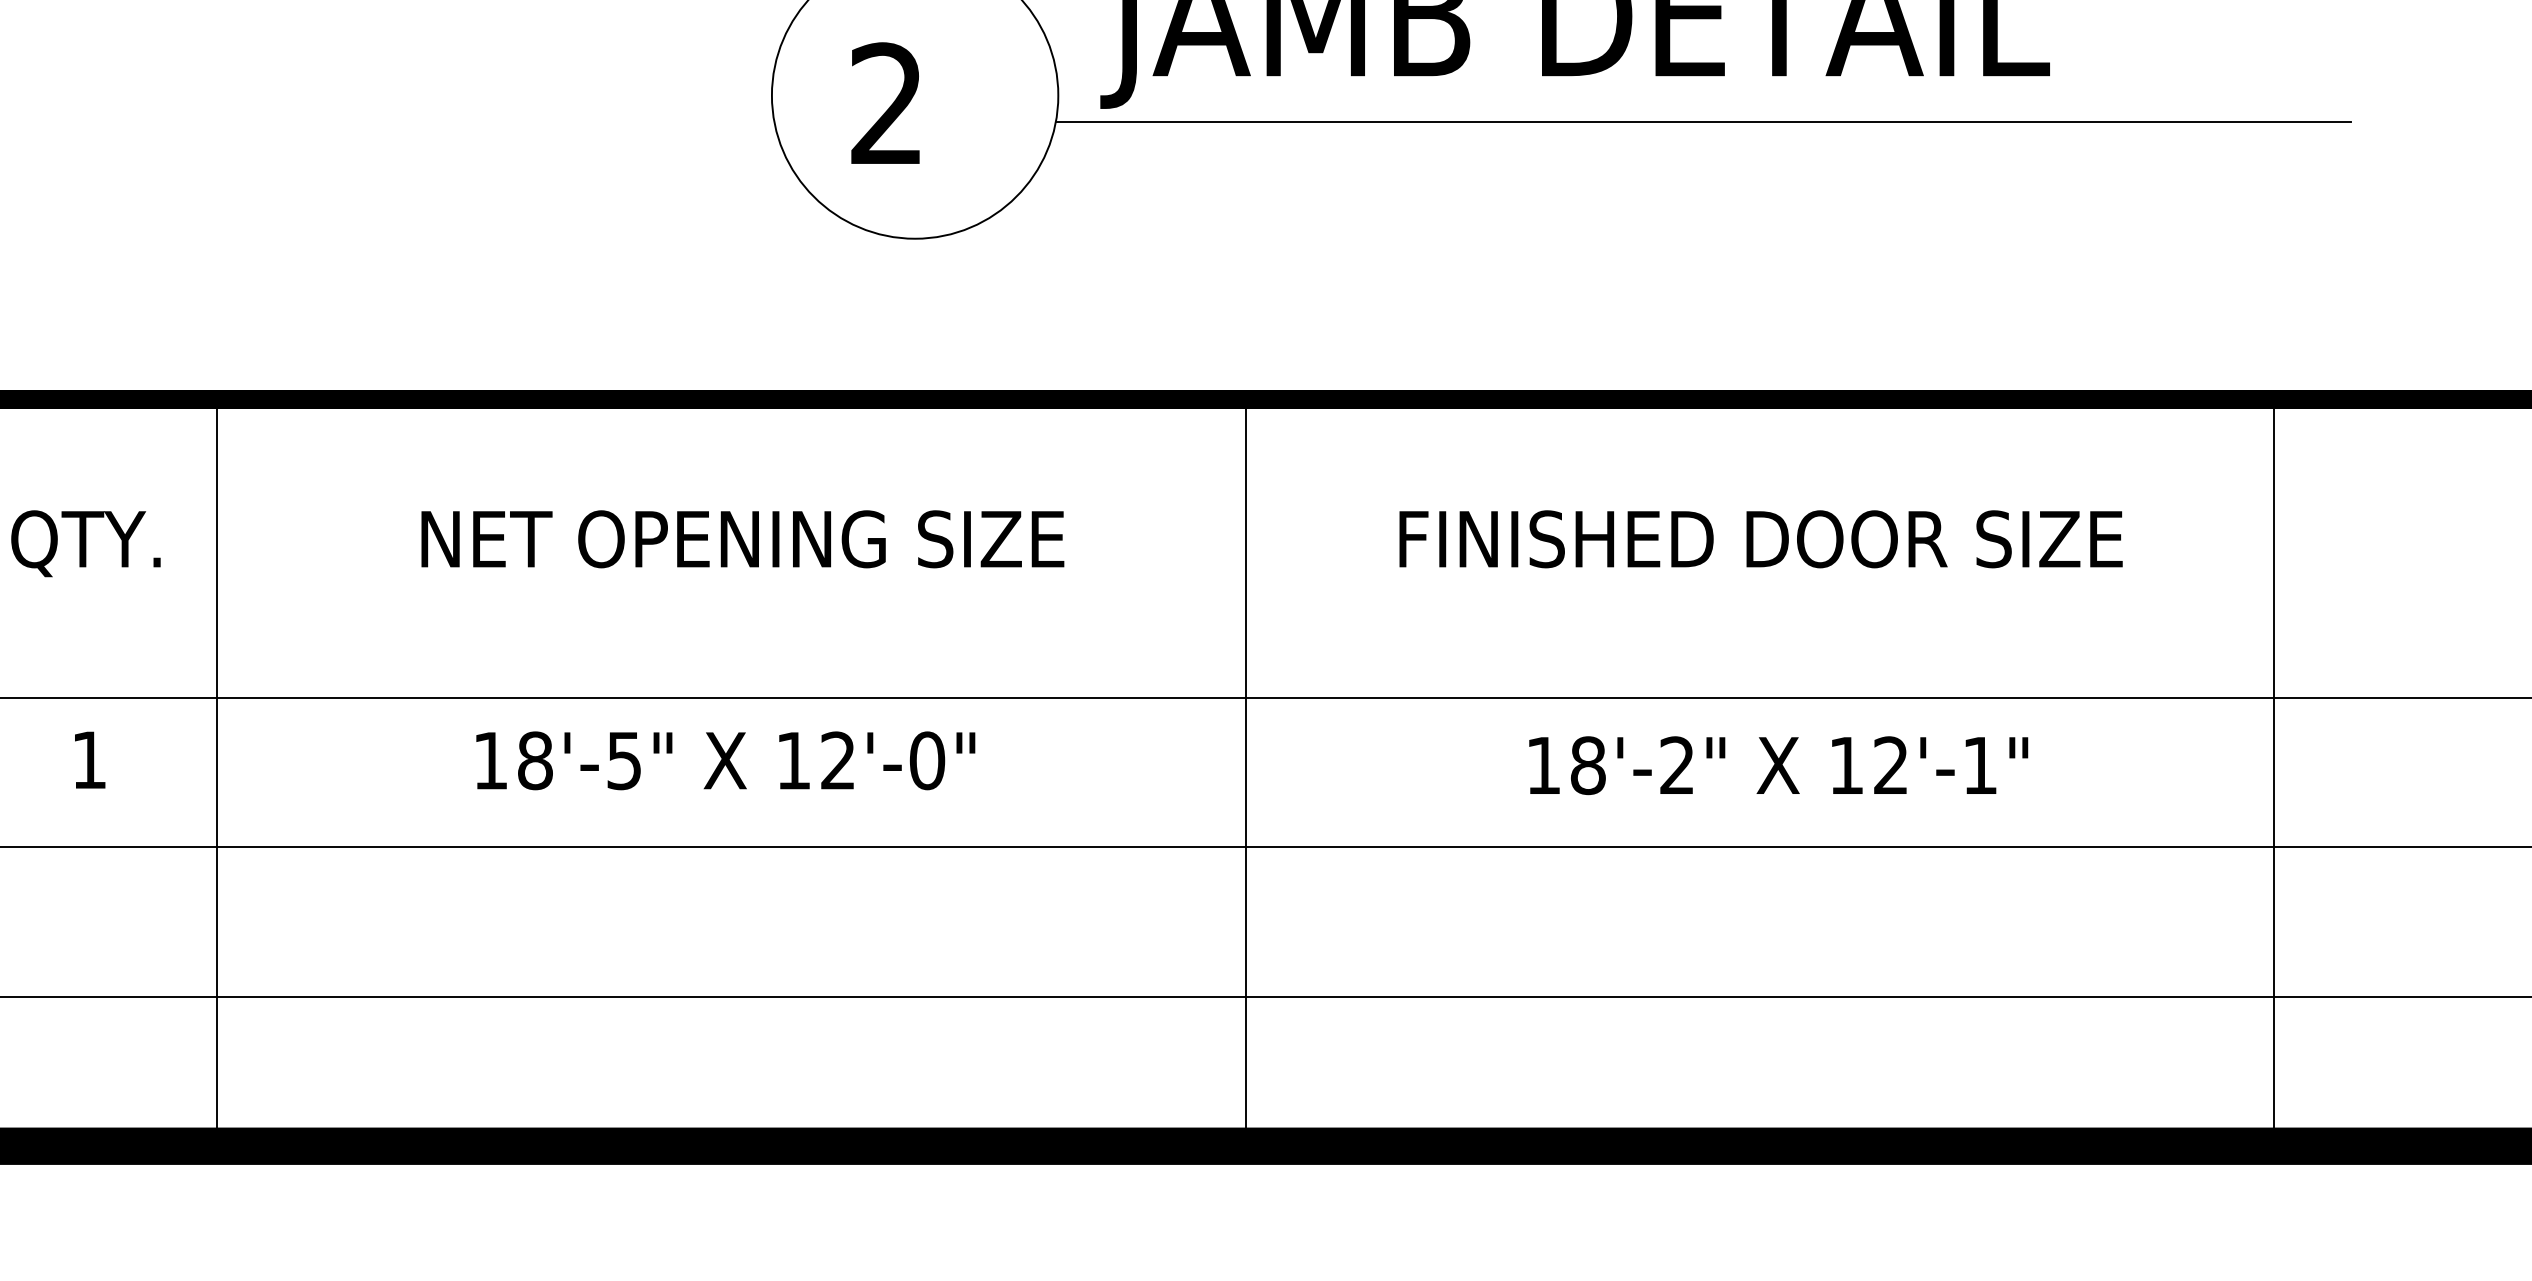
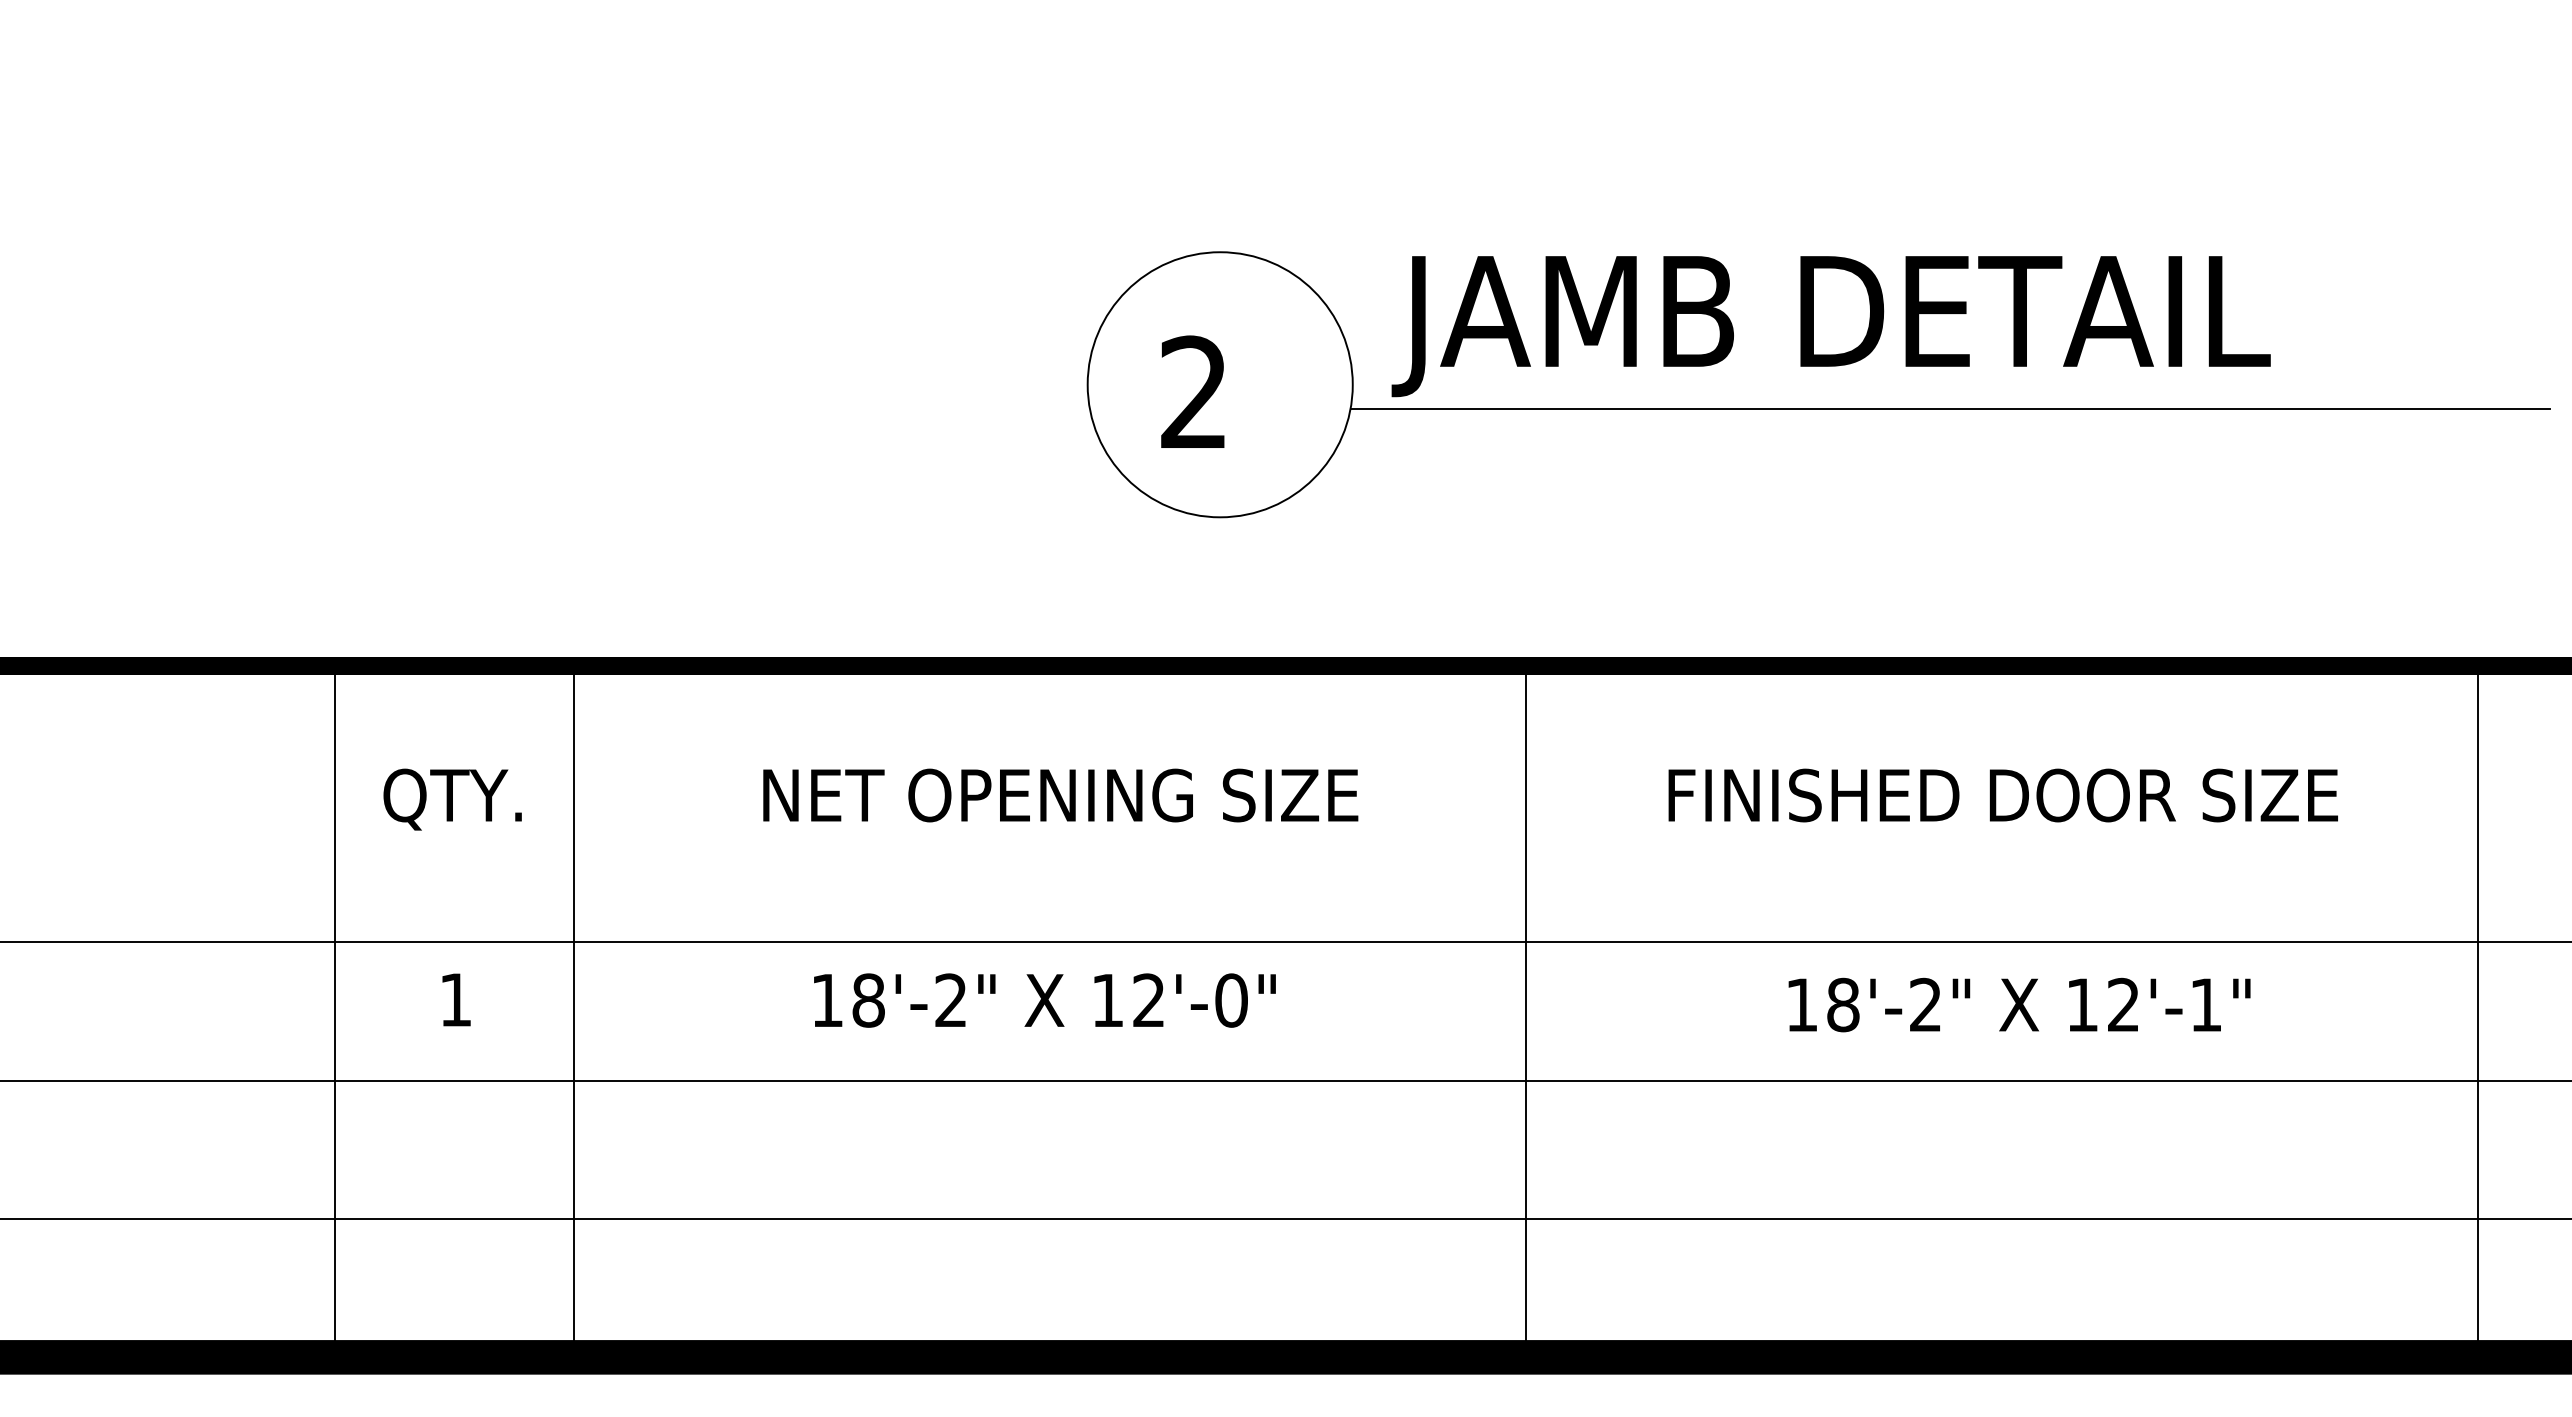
text: (623, 760) -> (950, 1000), 18'-5" -> 18'-2"

